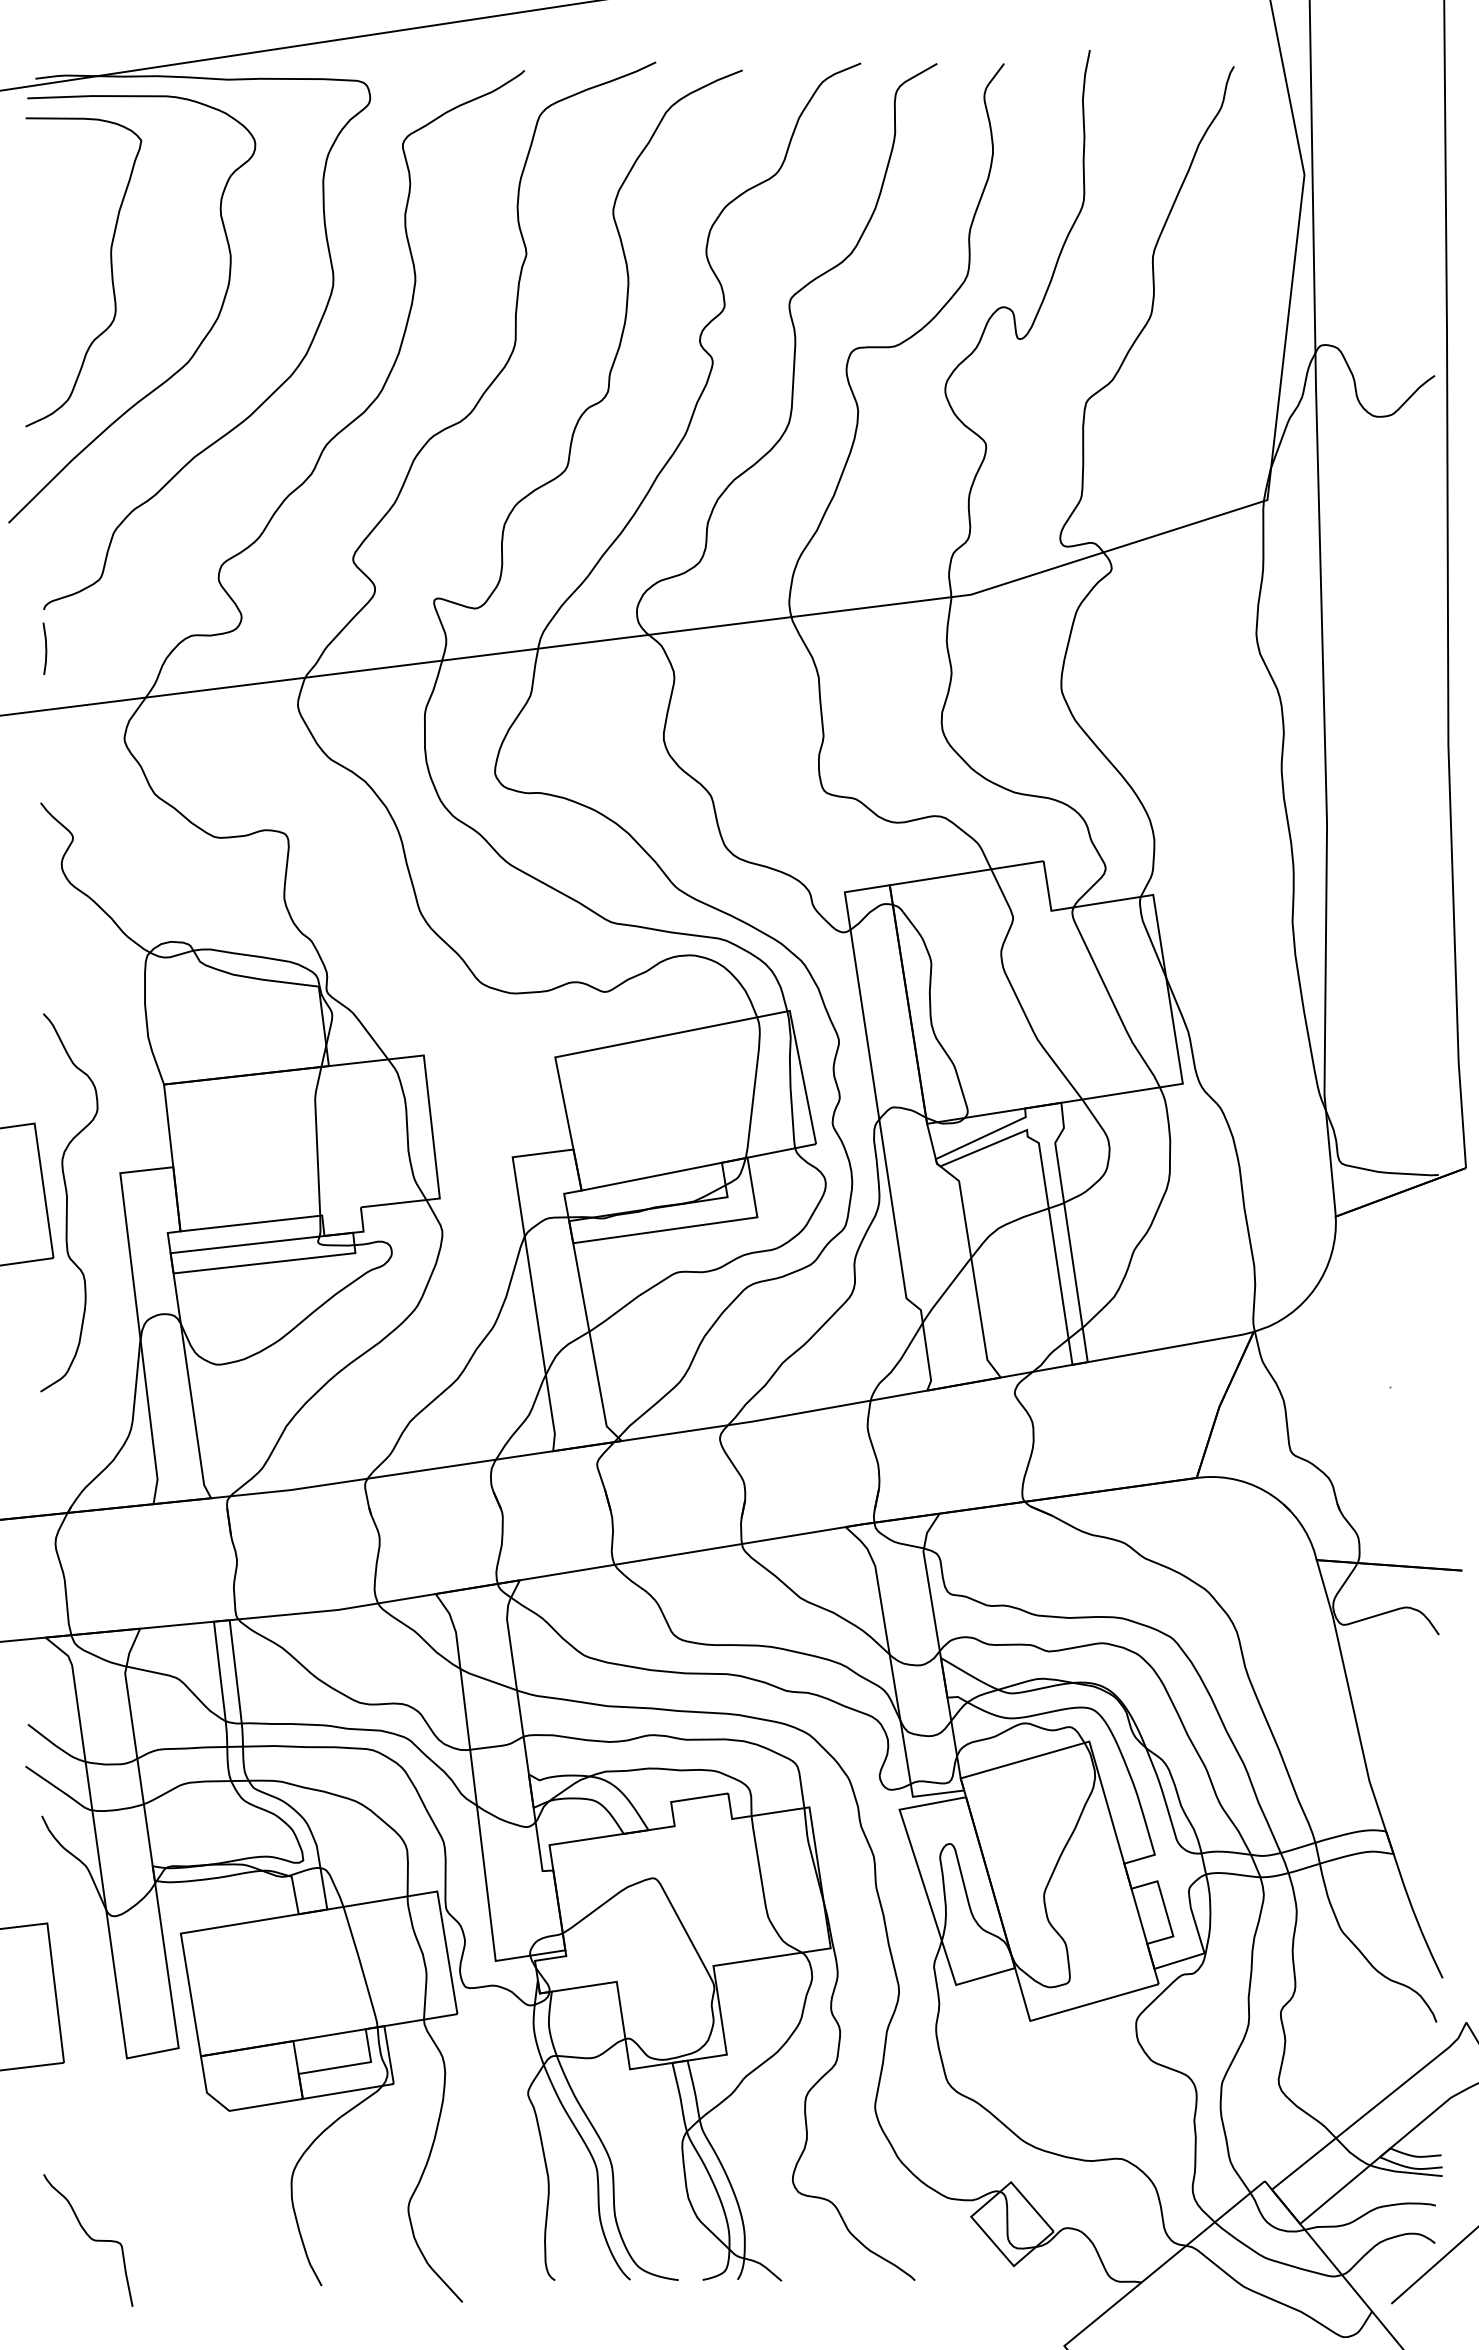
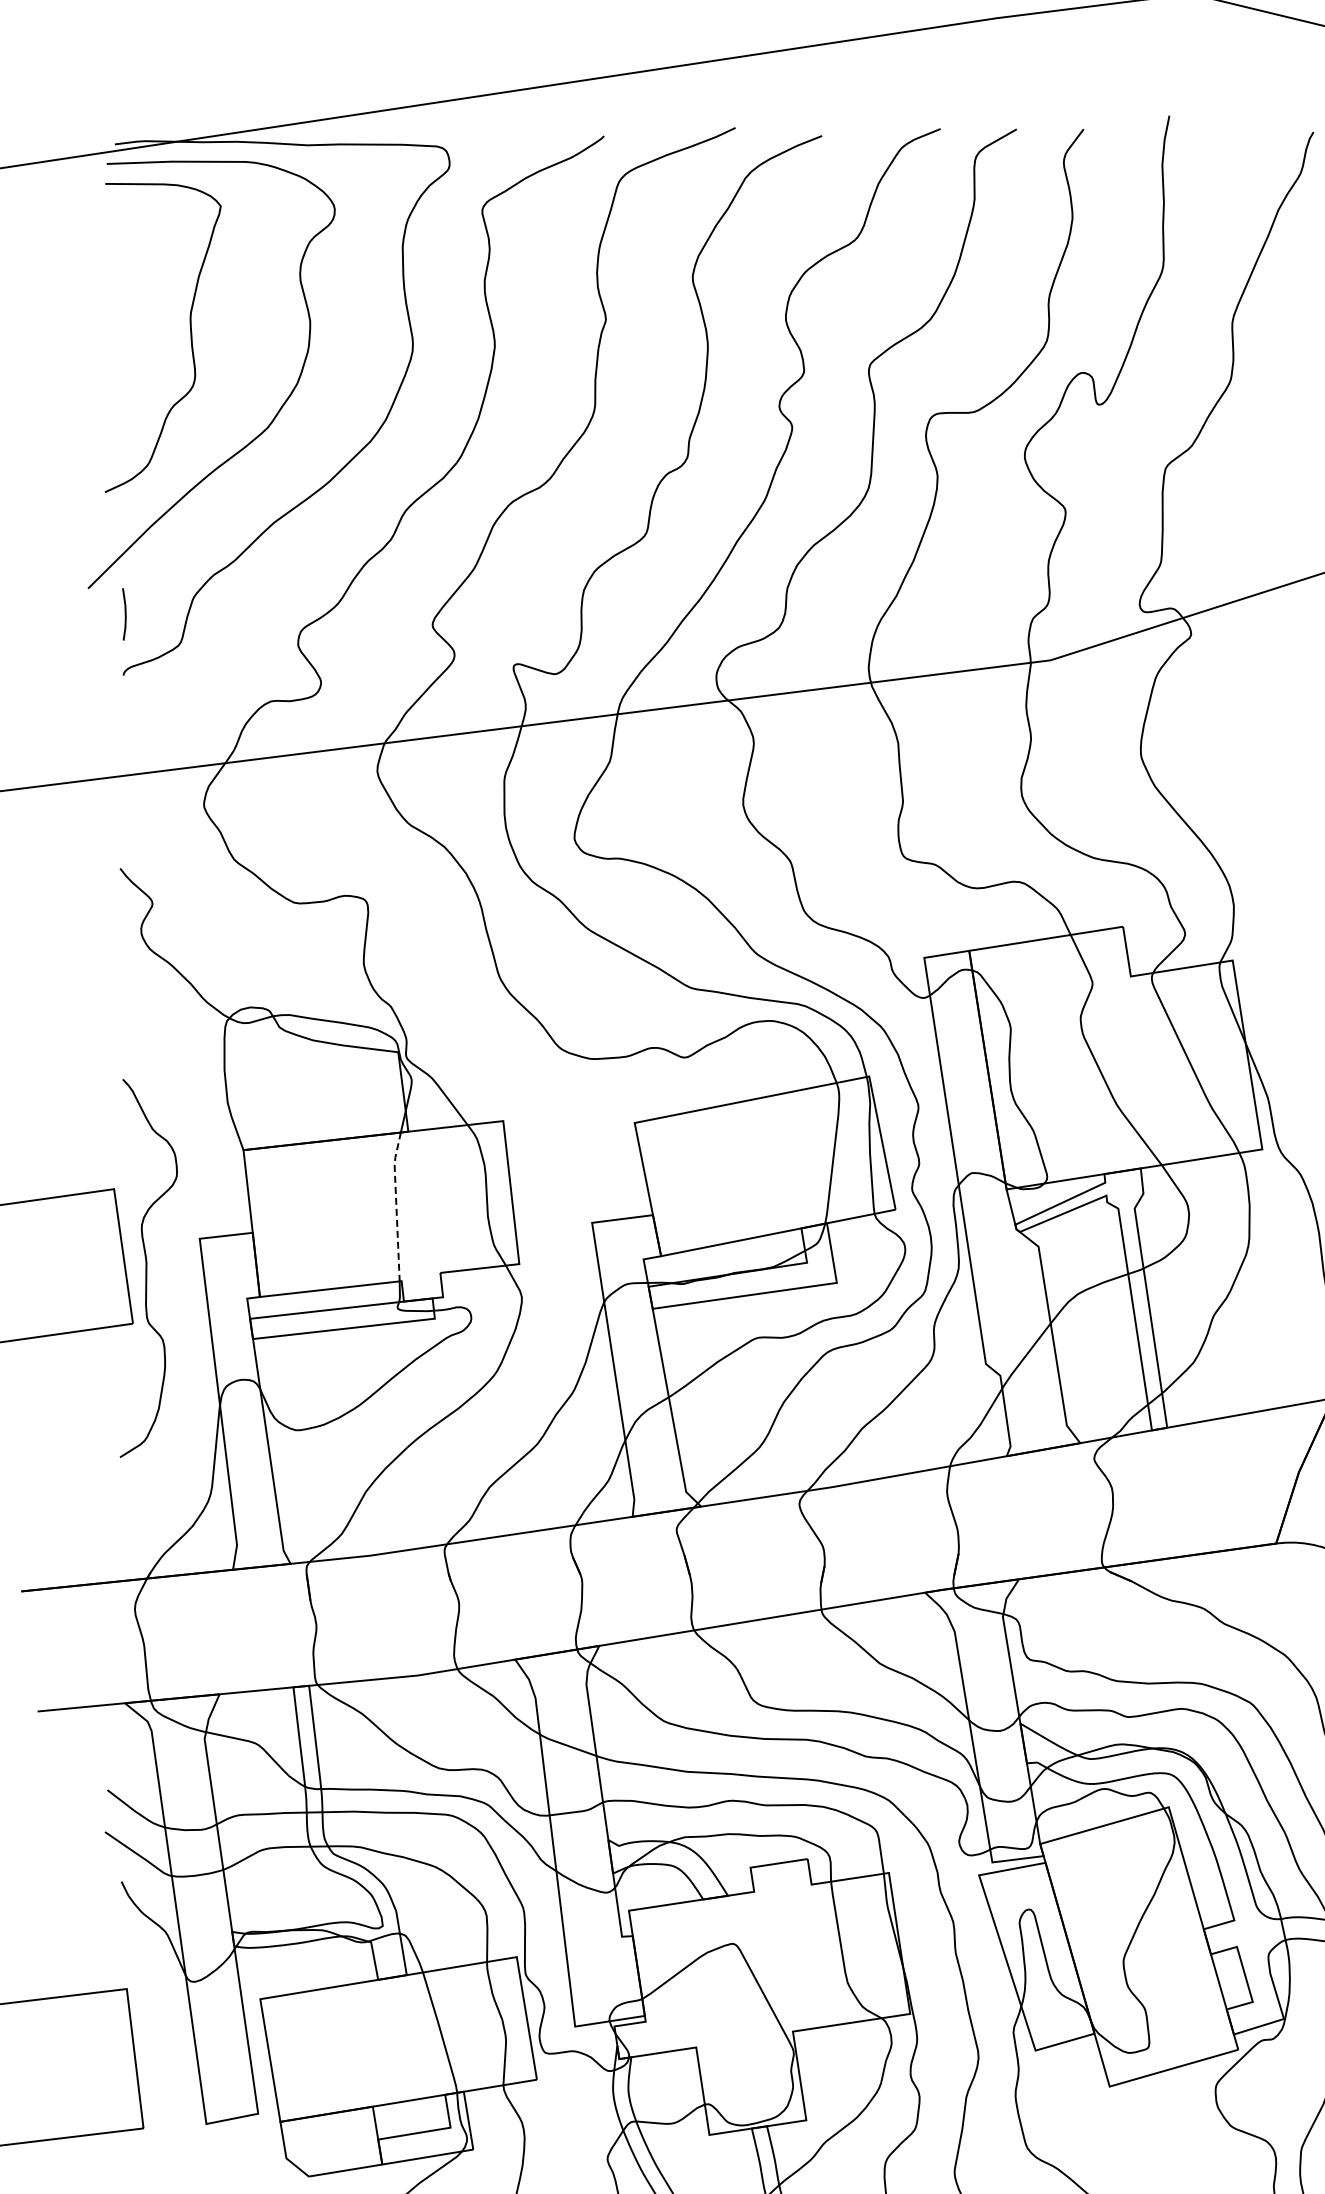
line: (45, 648) -> (124, 614), moved
line: (316, 1140) -> (395, 1206), solid -> dashed

